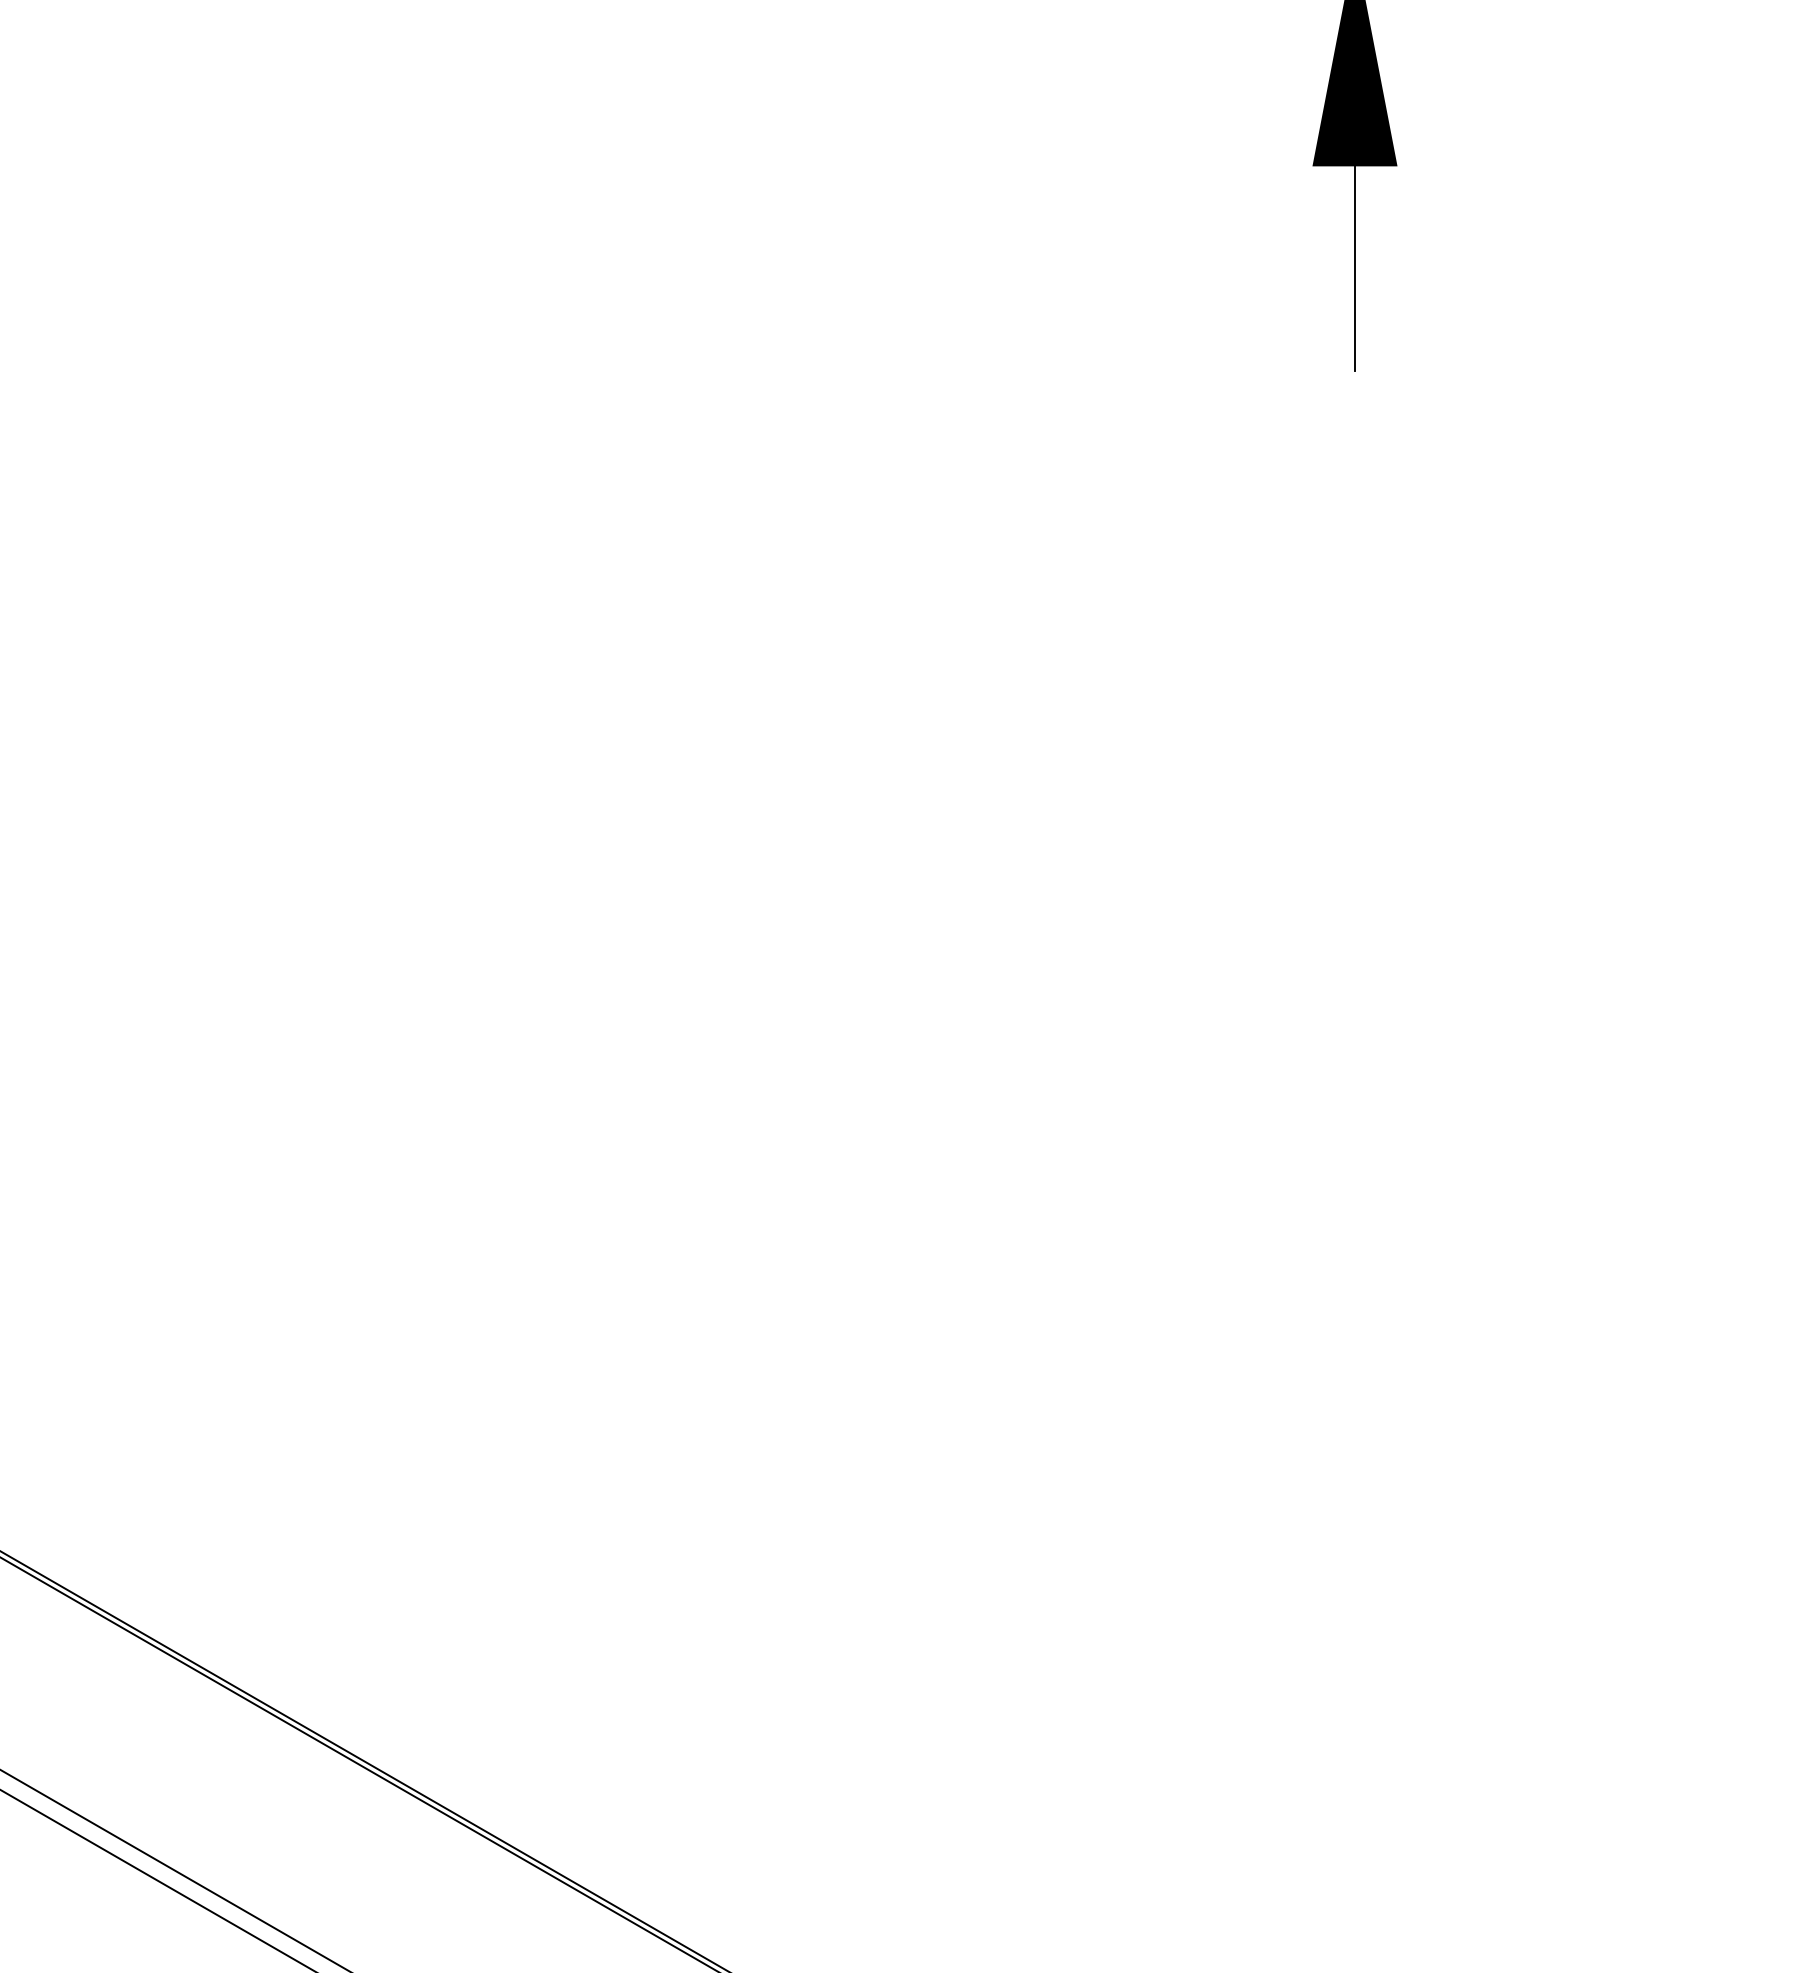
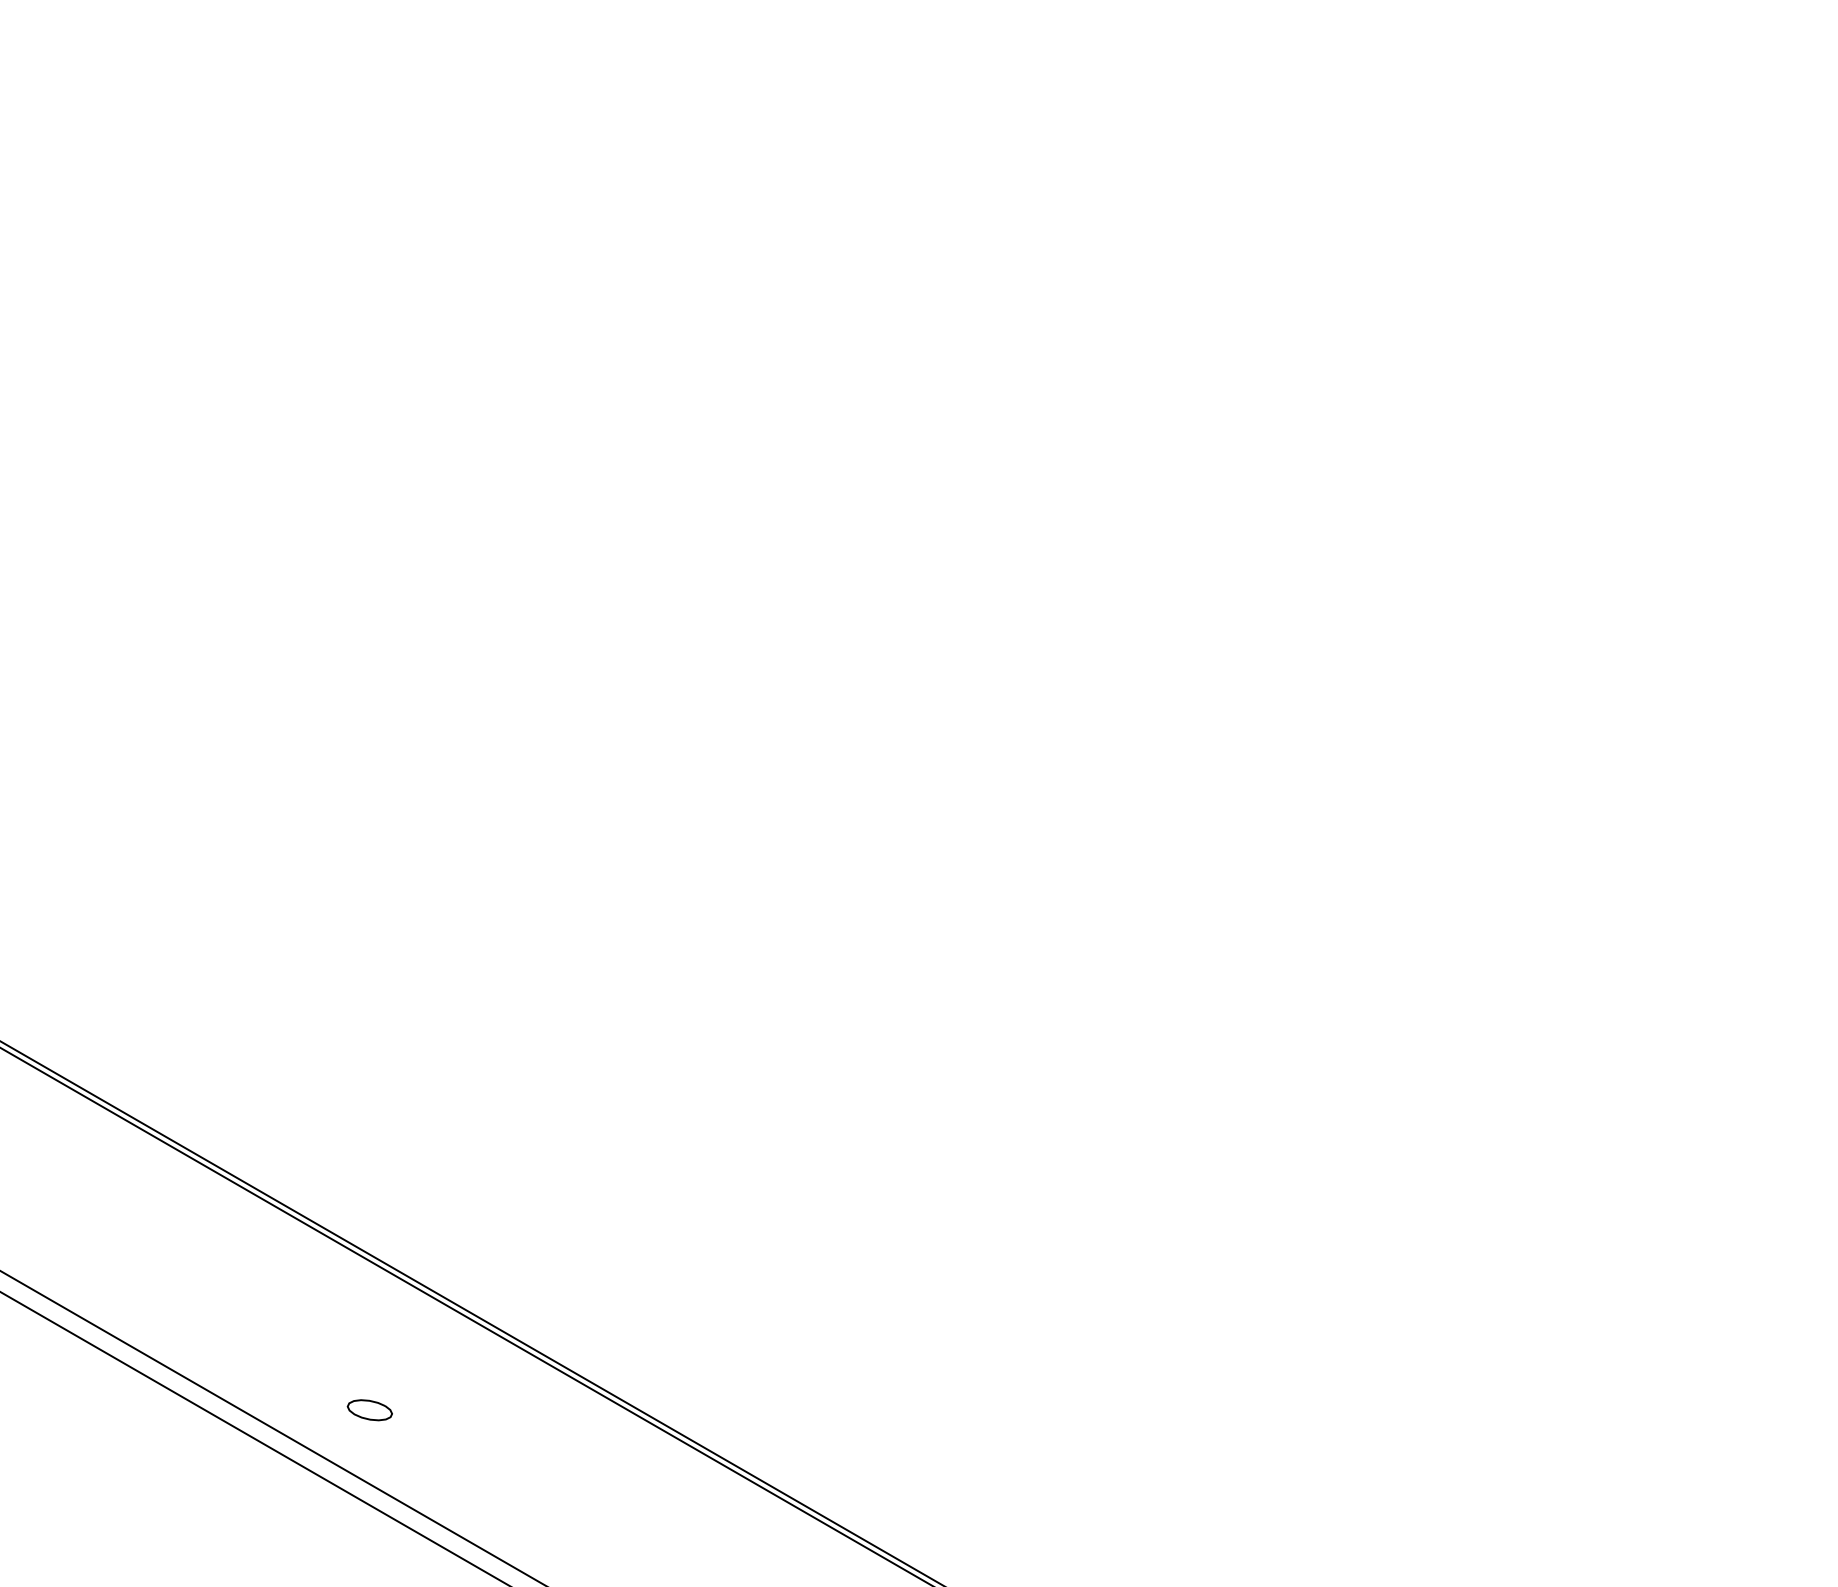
part: (431, 1948) -> (369, 1410), added

